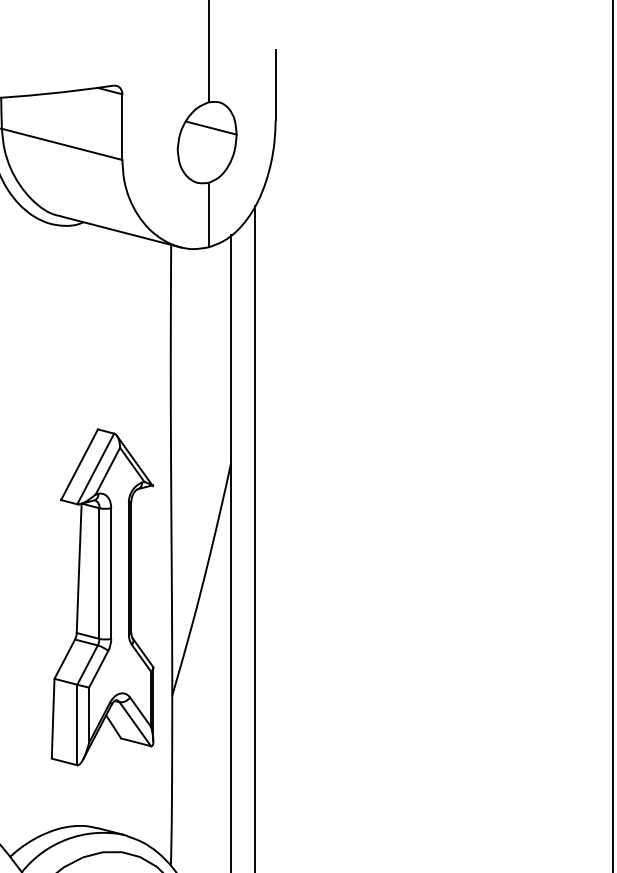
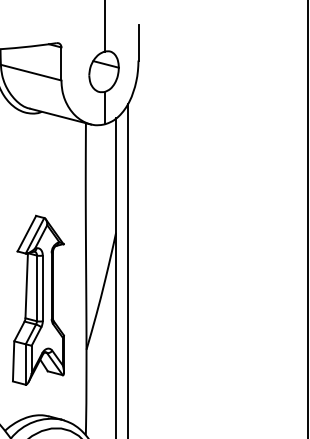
part: (102, 595) -> (38, 299), moved

